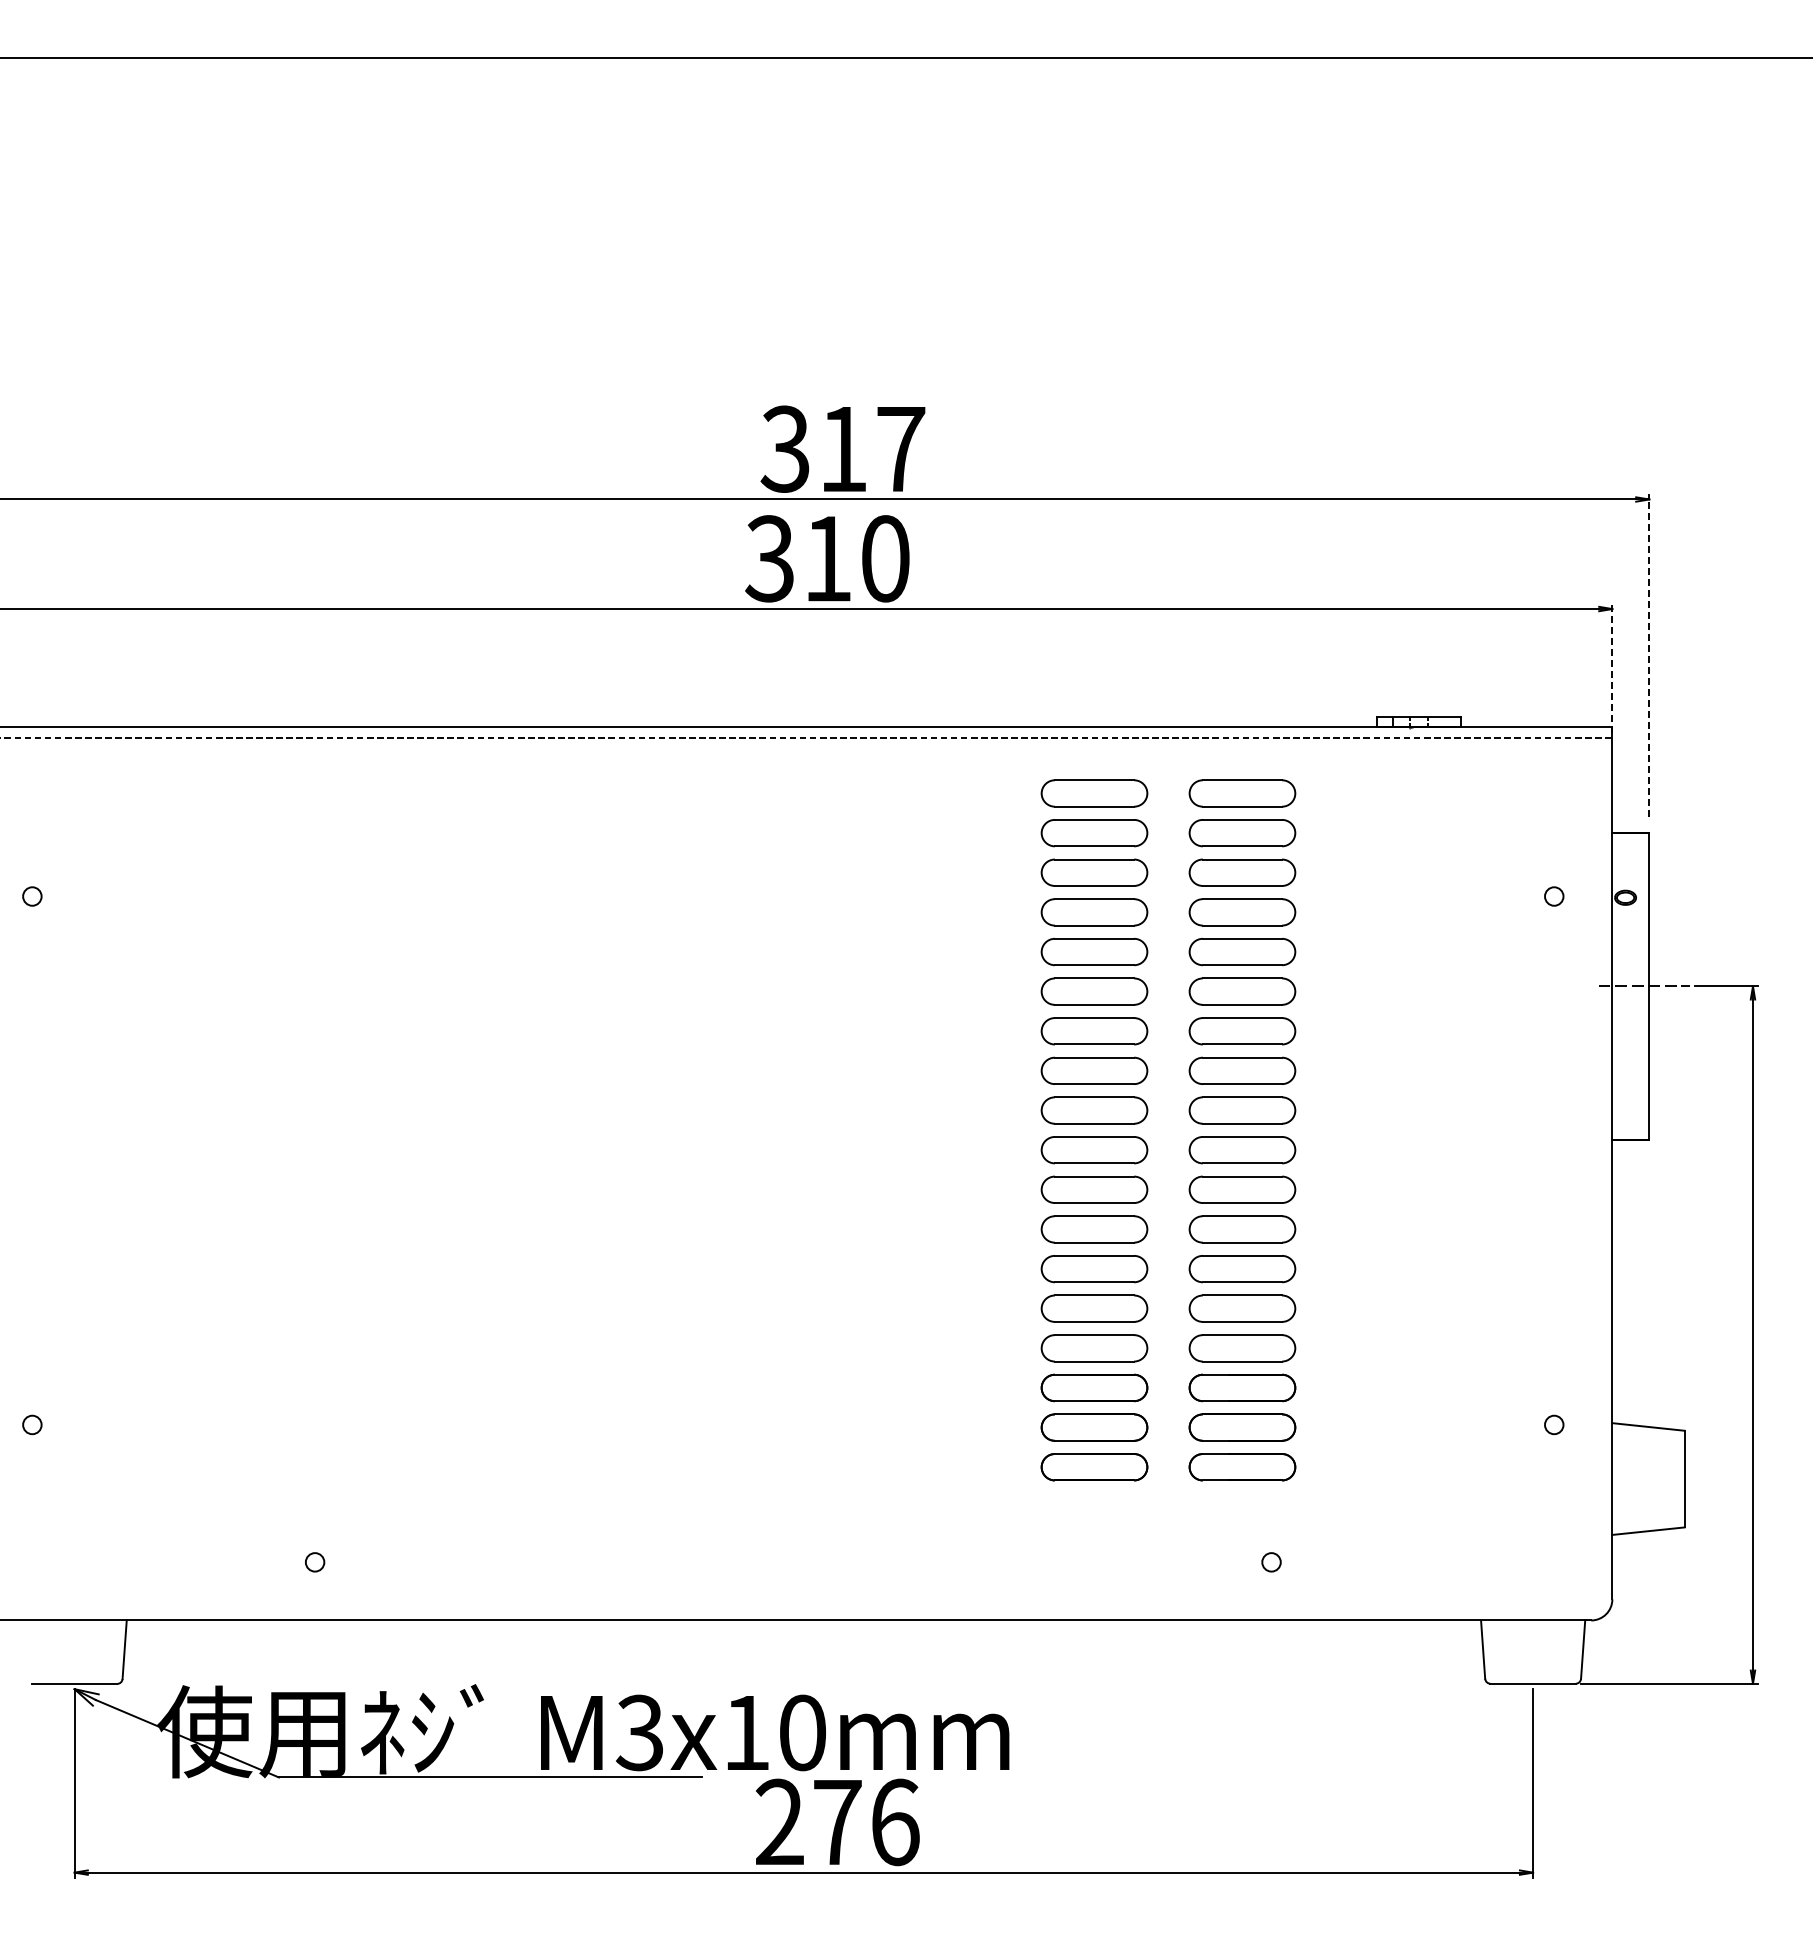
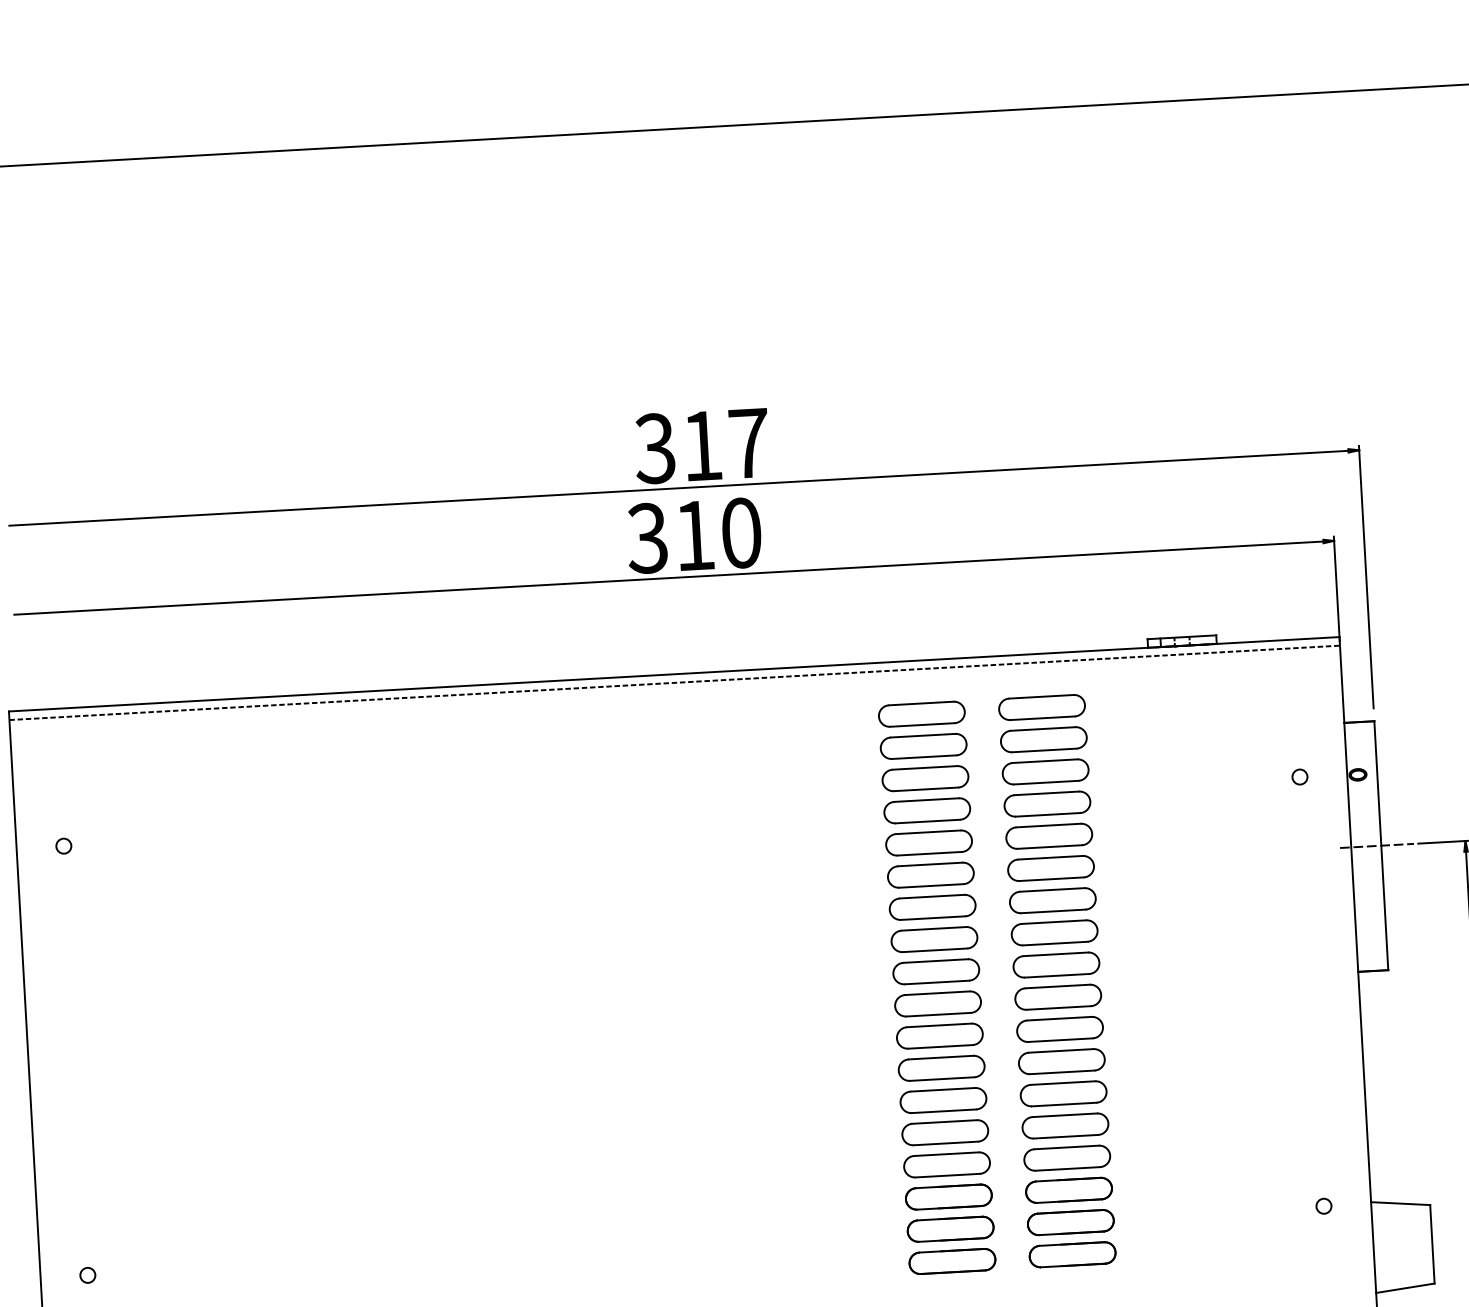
line: (1649, 655) -> (1366, 576), dashed -> solid
line: (1612, 667) -> (1336, 588), dashed -> solid

